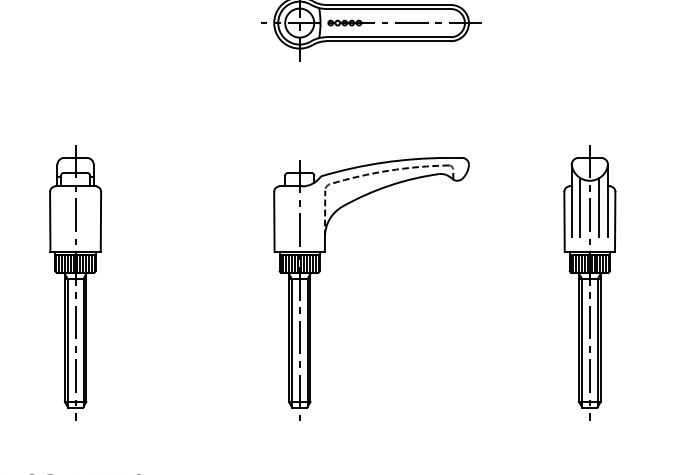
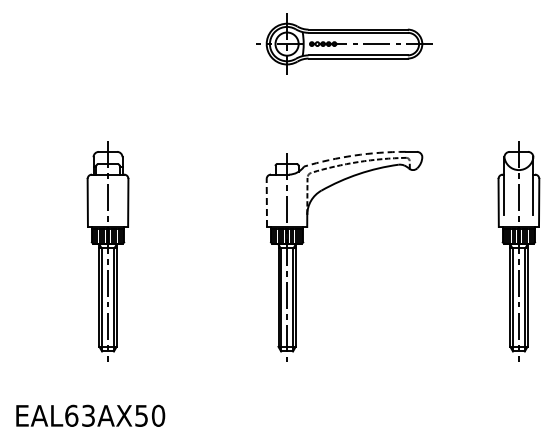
arc: (384, 162) -> (354, 155), solid -> dashed
line: (580, 207) -> (511, 191), removed
line: (599, 207) -> (526, 191), removed
line: (273, 221) -> (266, 202), solid -> dashed

